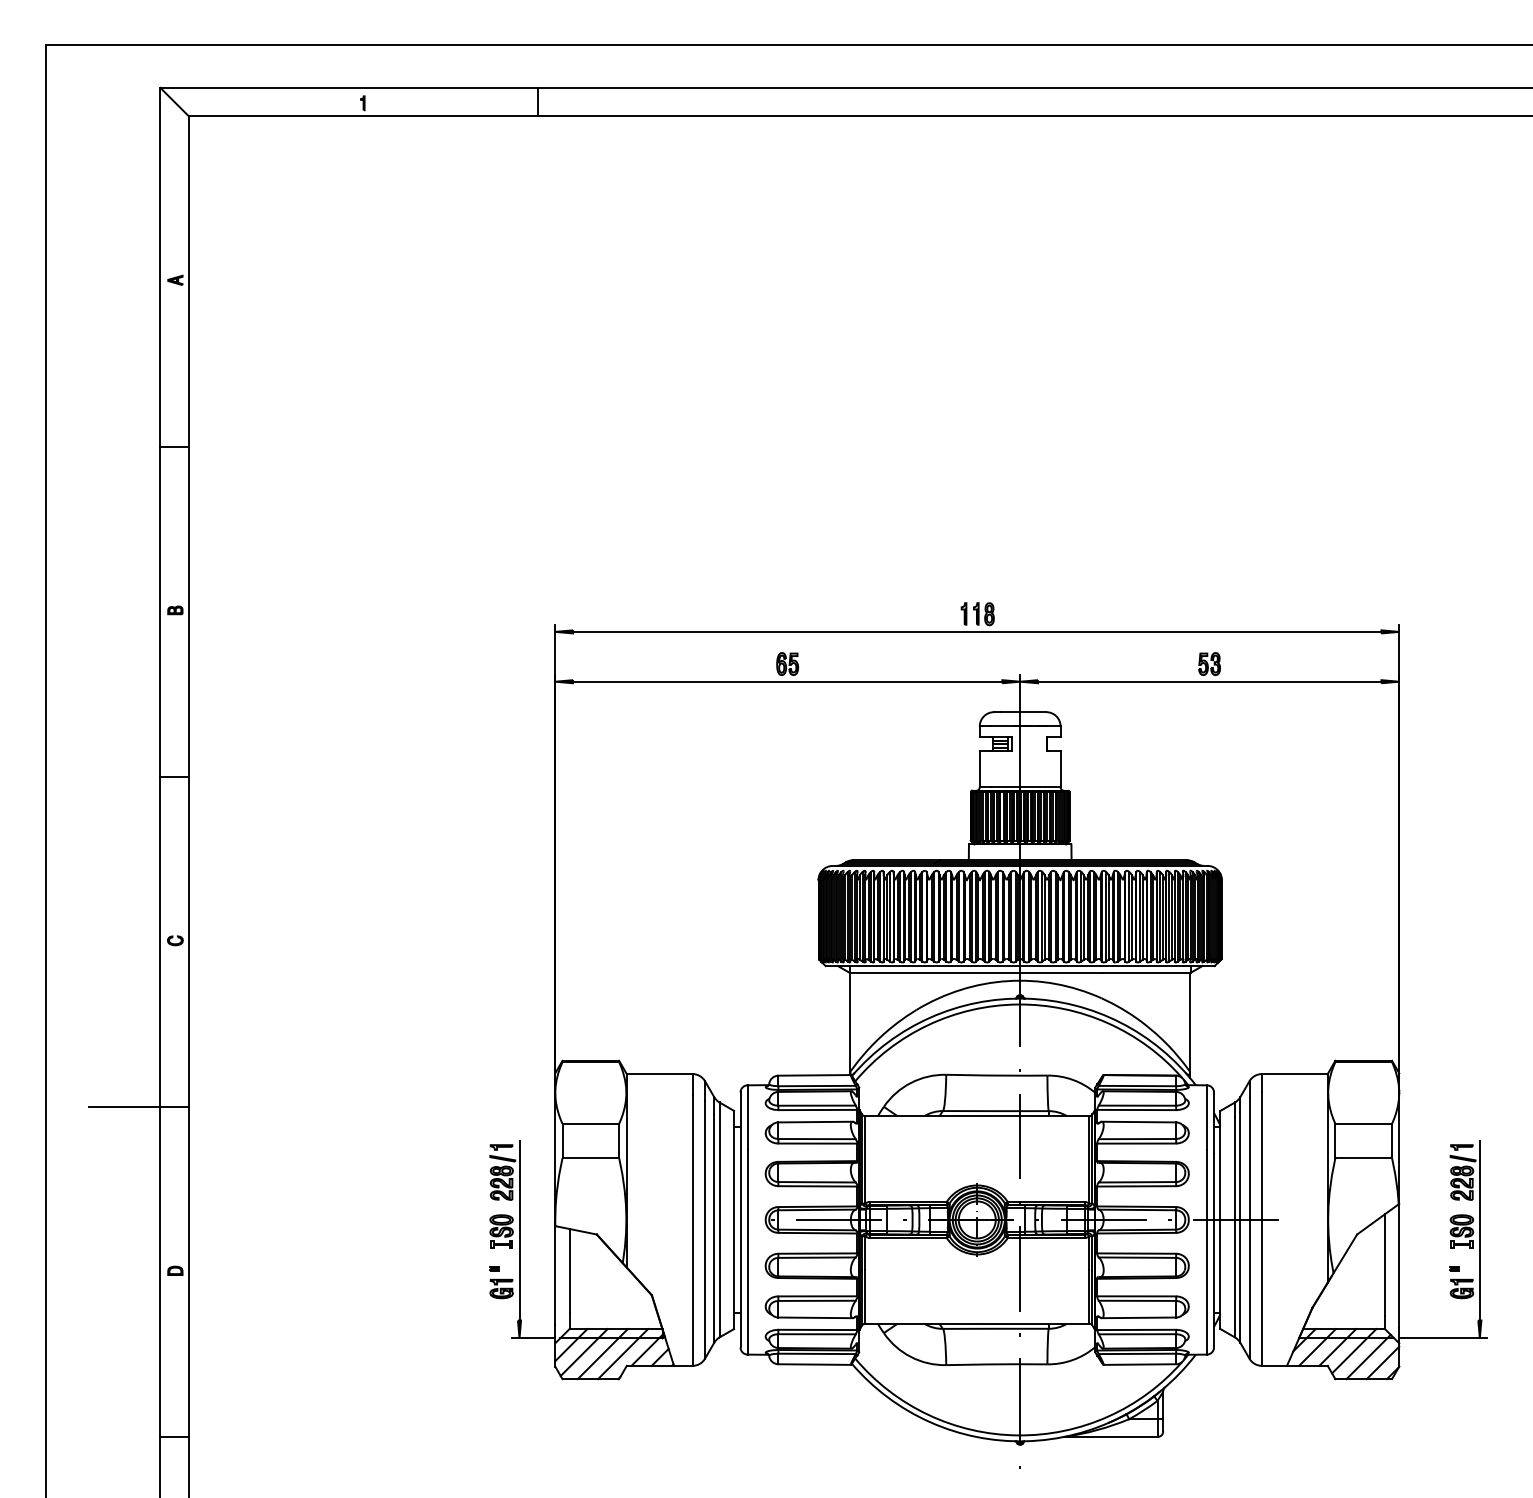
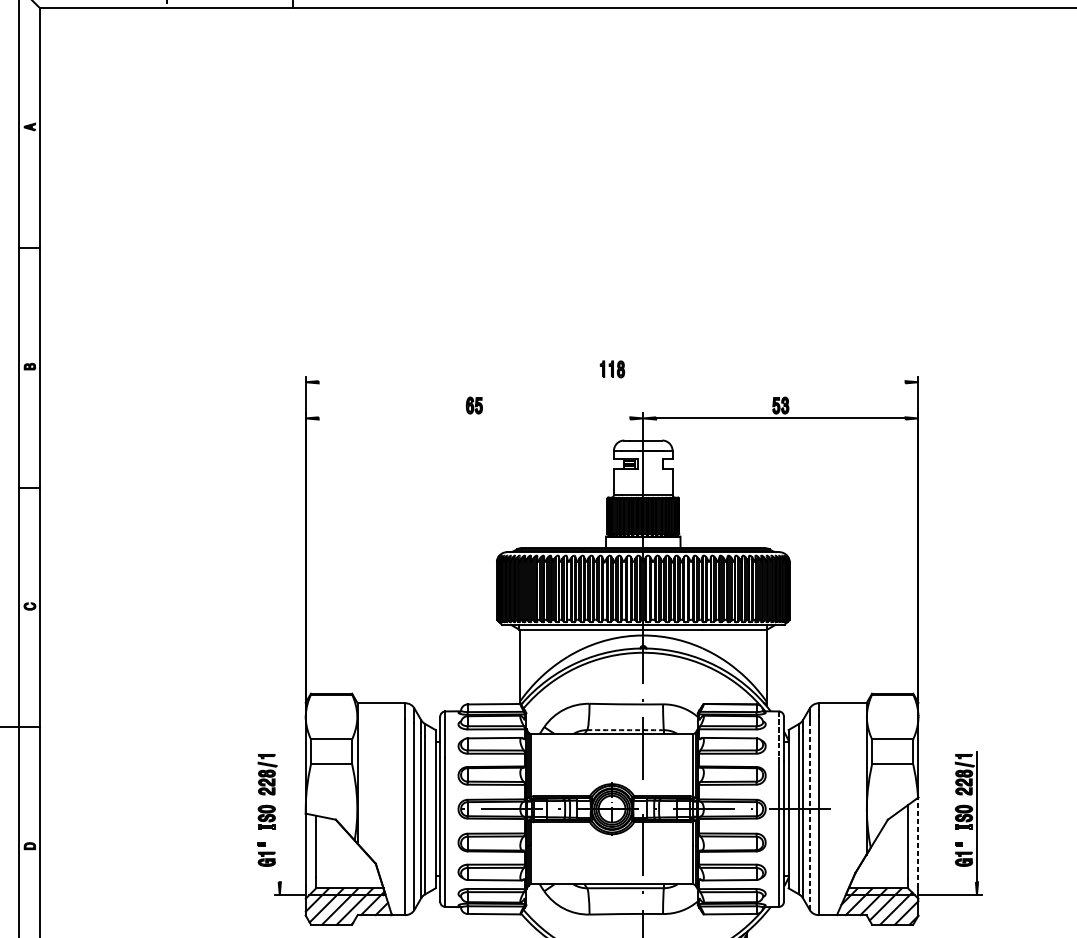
line: (977, 631) -> (612, 381), removed
line: (787, 681) -> (474, 418), removed
arc: (995, 1111) -> (625, 730), solid -> dashed
line: (1206, 1118) -> (778, 735), solid -> dashed
line: (1249, 1227) -> (809, 814), solid -> dashed
line: (519, 1230) -> (279, 816), removed
line: (1399, 1265) -> (918, 842), solid -> dashed

